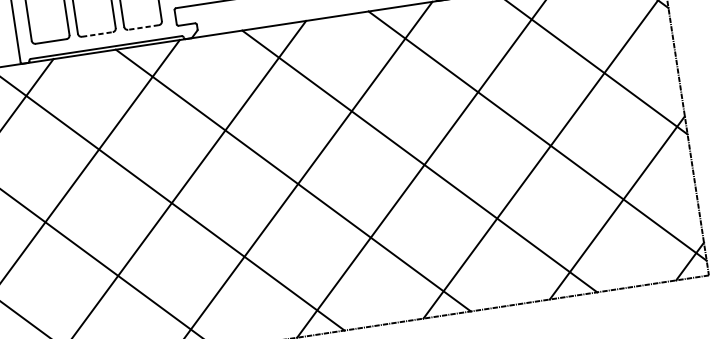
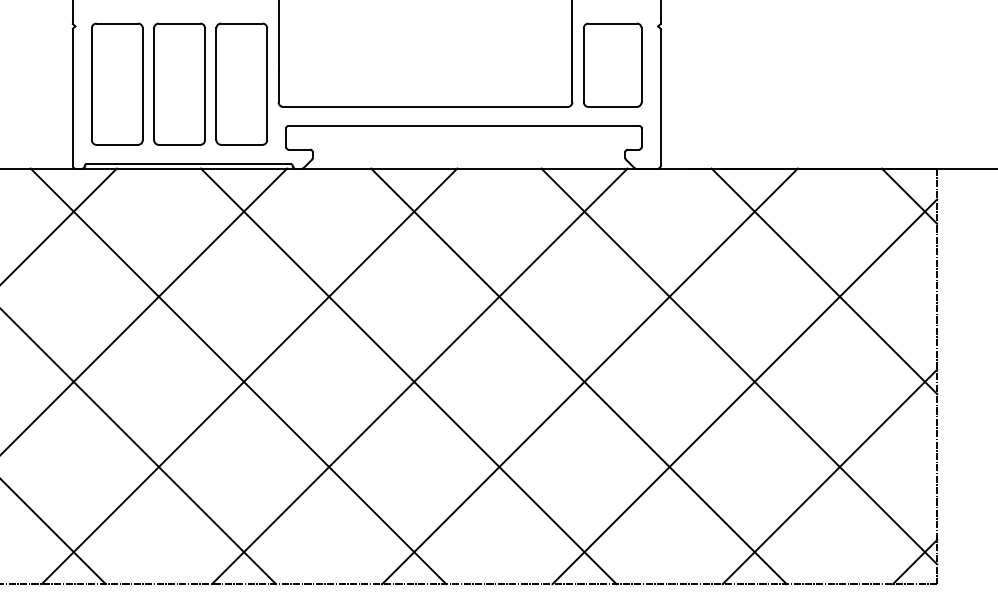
line: (143, 27) -> (241, 144), dashed -> solid
line: (97, 34) -> (179, 144), dashed -> solid

